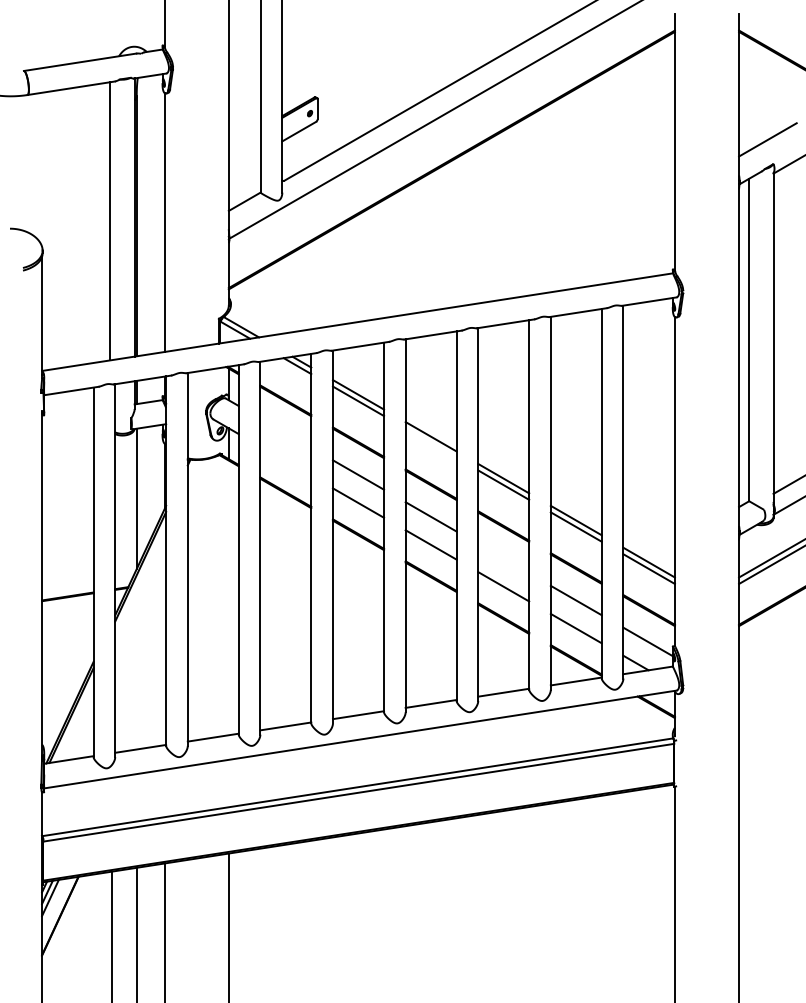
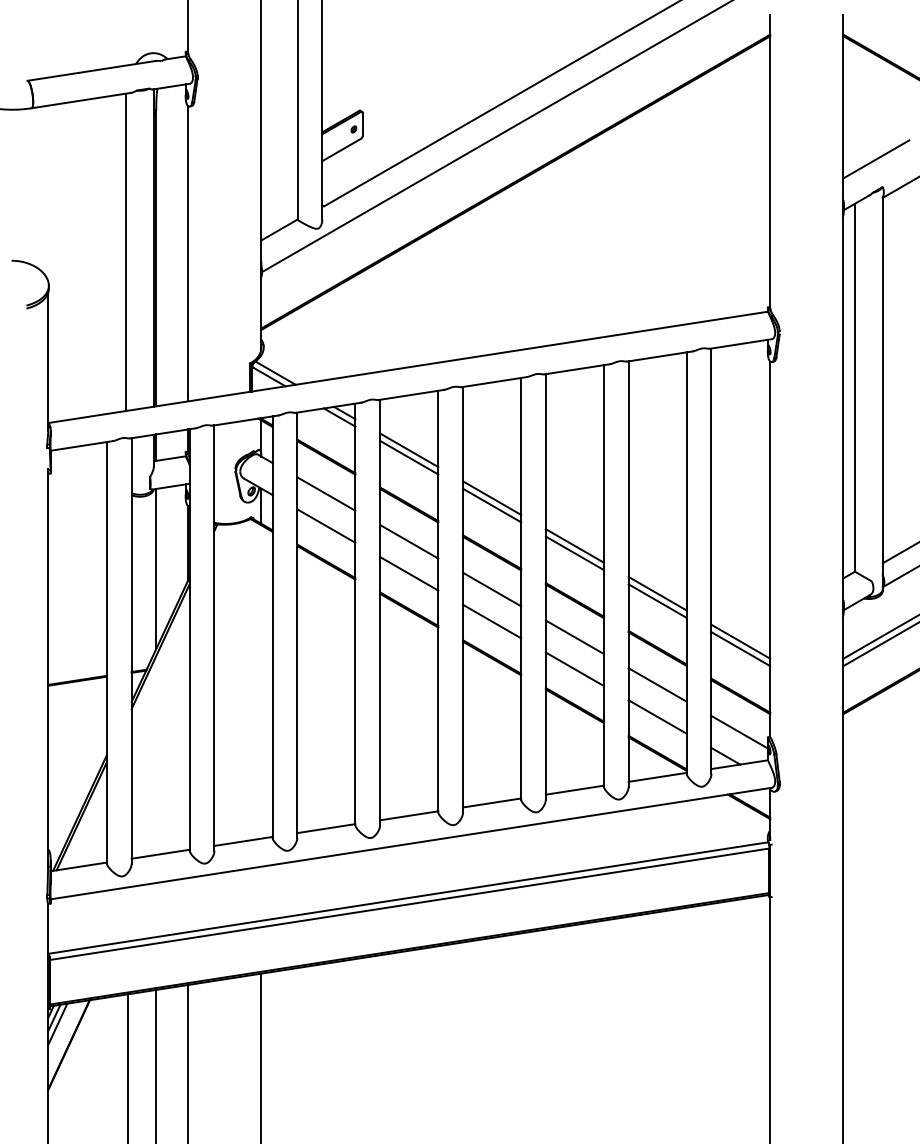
line: (285, 432) -> (326, 493), added
line: (431, 443) -> (492, 505), added
line: (285, 460) -> (326, 525), added
line: (503, 558) -> (574, 637), added

